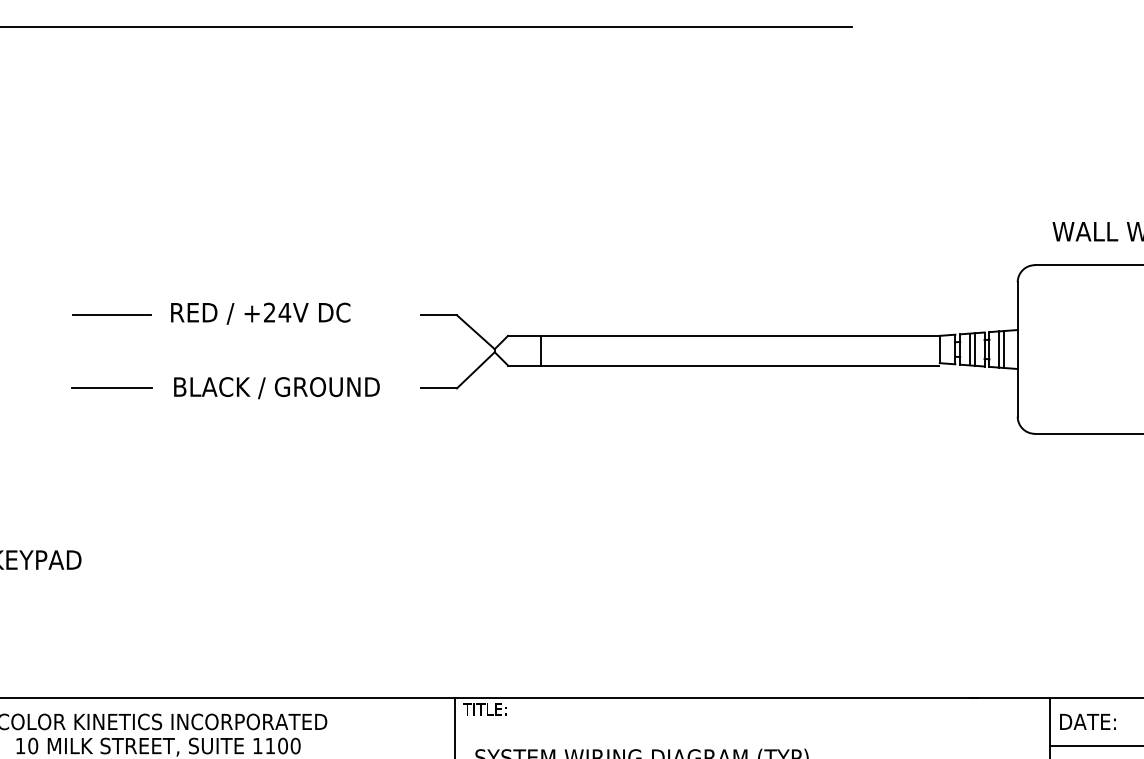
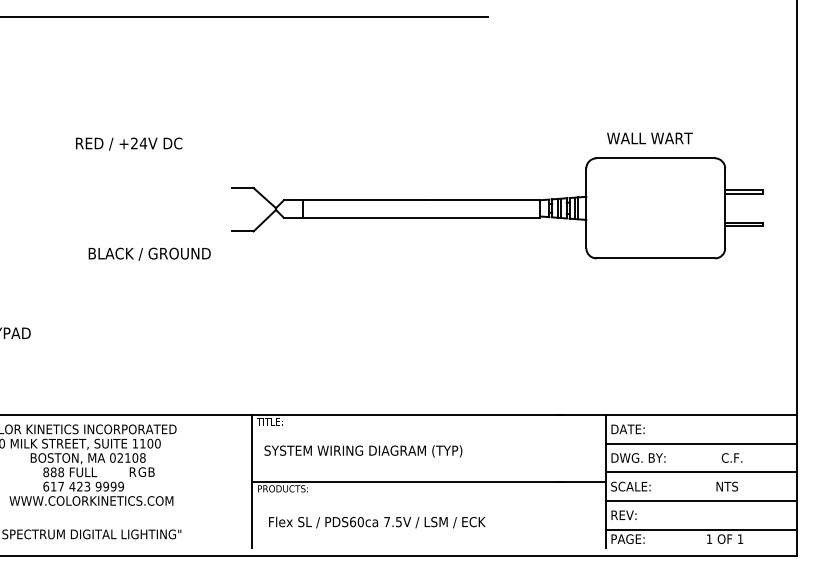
text: (261, 312) -> (129, 143), moved
line: (111, 316) -> (48, 188), removed
text: (276, 386) -> (149, 253), moved
line: (111, 388) -> (48, 231), removed

